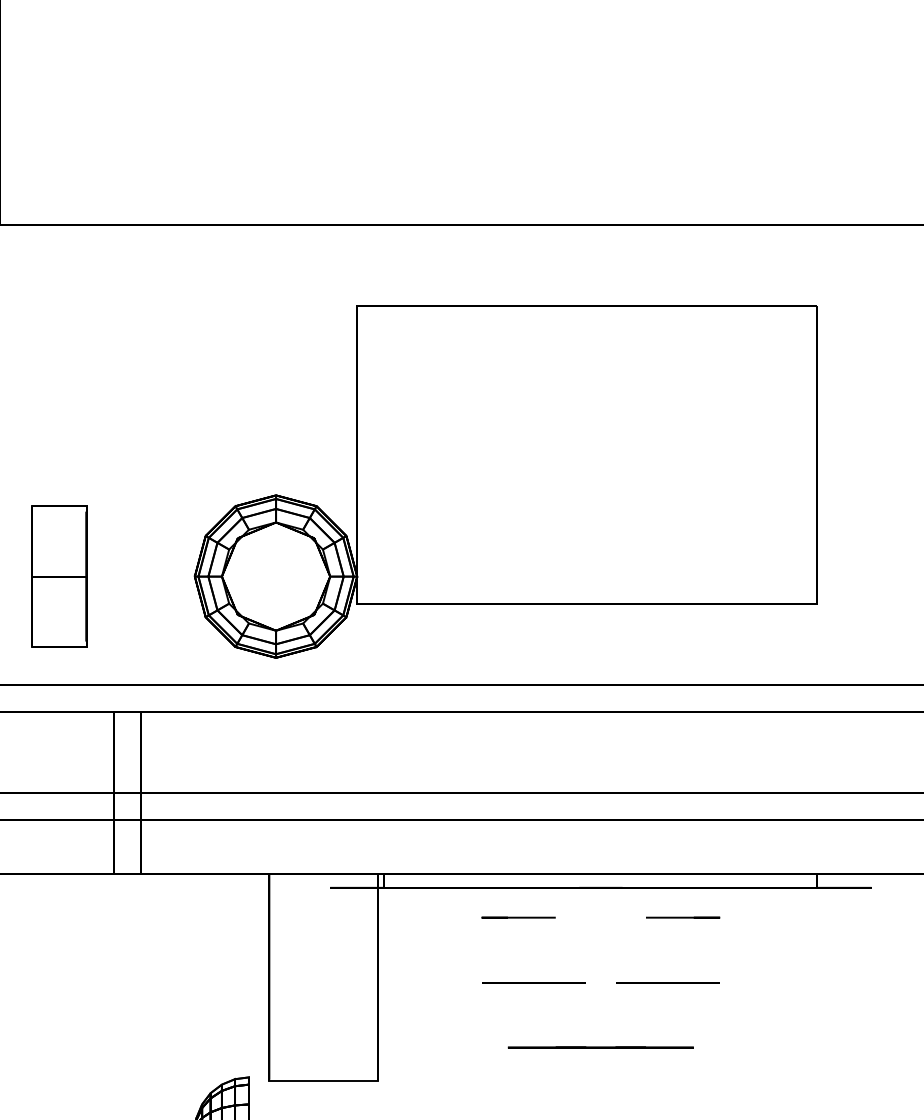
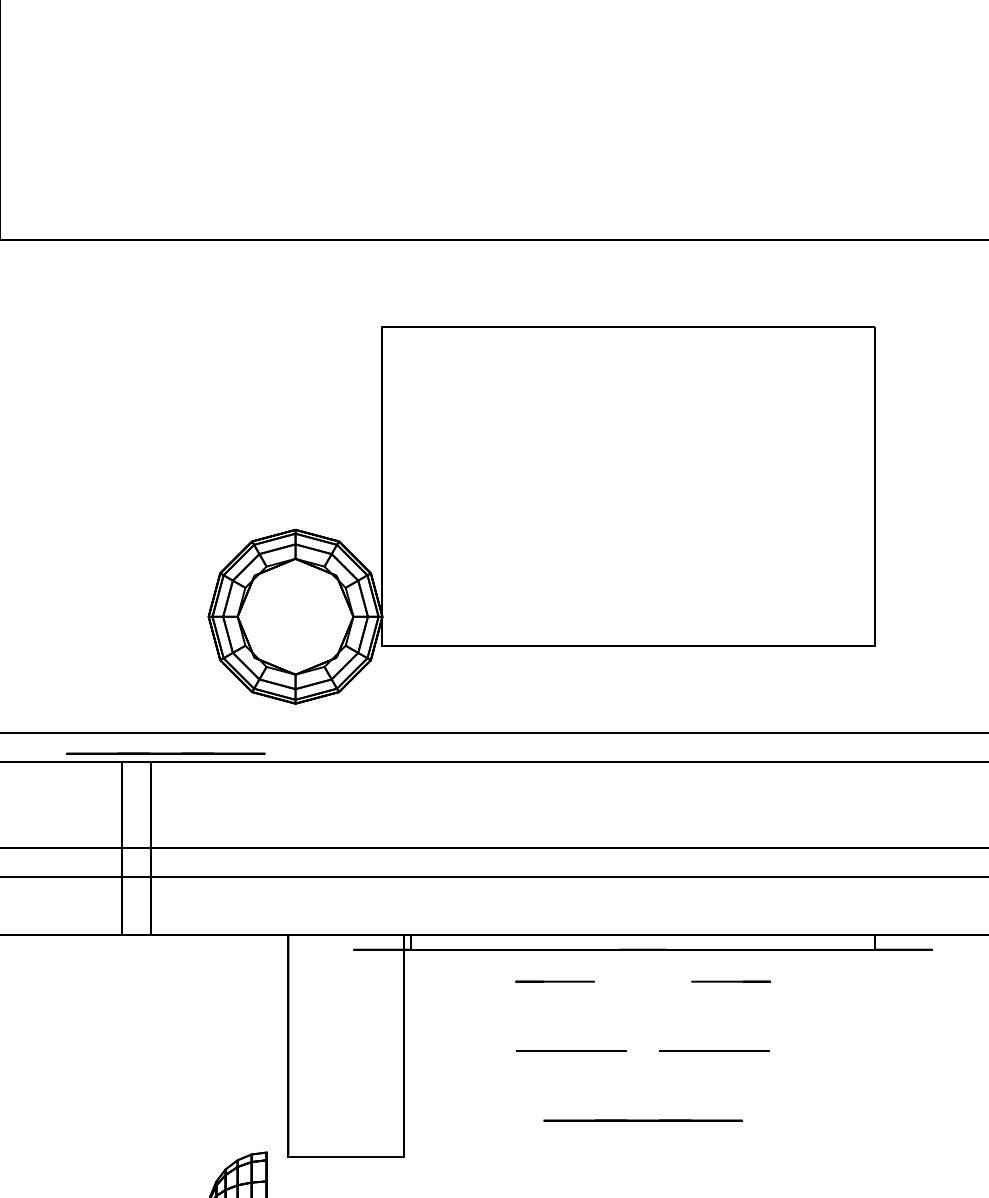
part: (59, 576) -> (63, 616), removed
line: (154, 704) -> (165, 753), added

